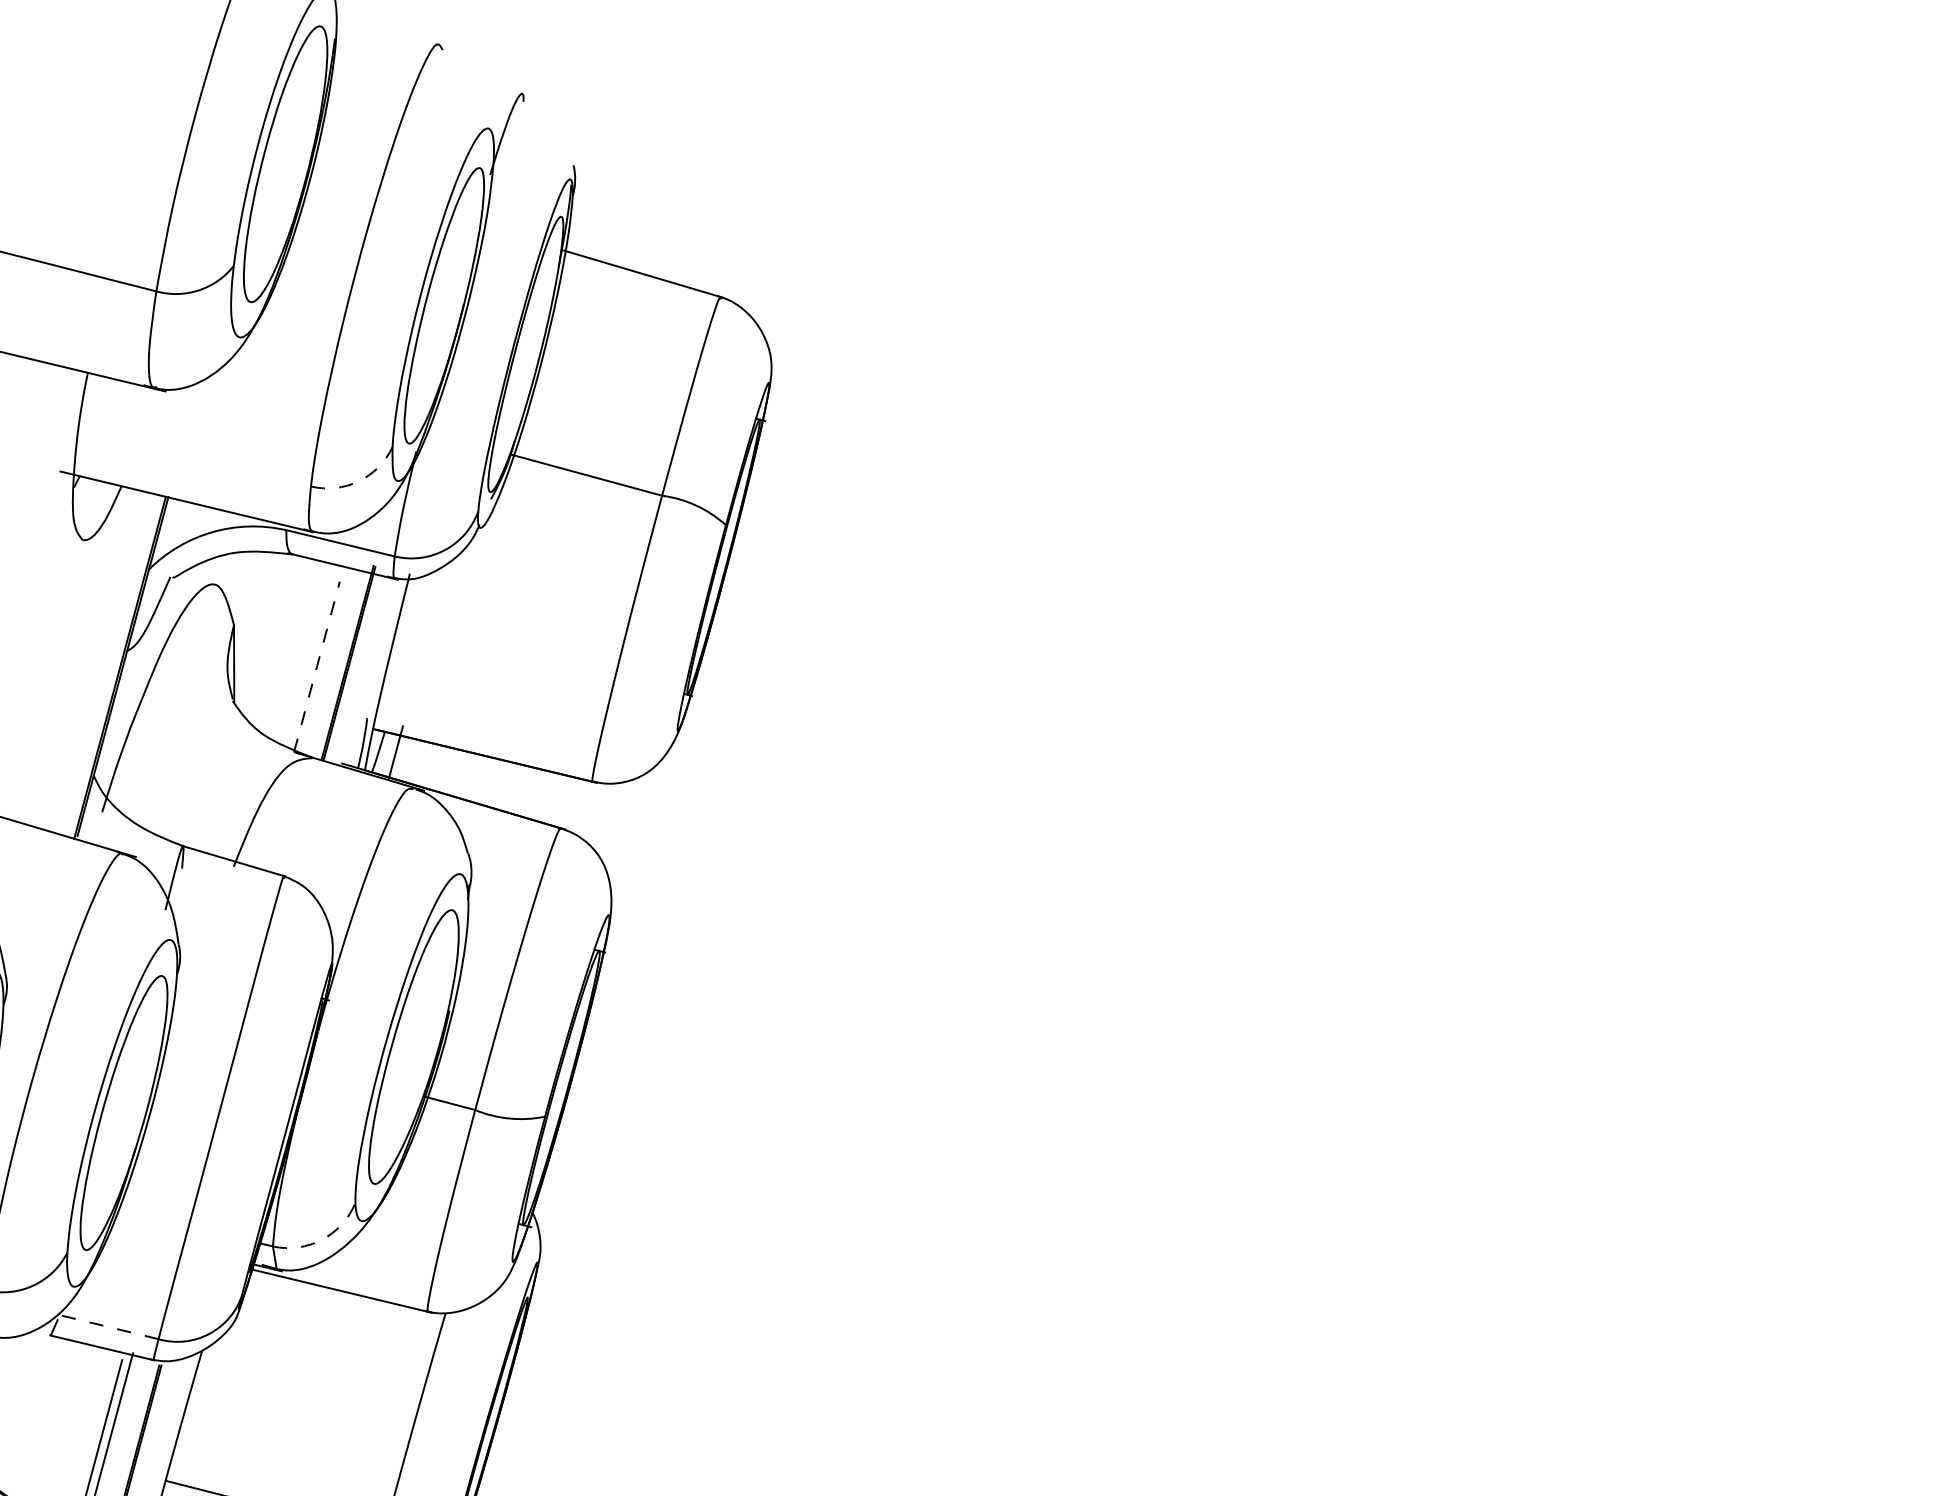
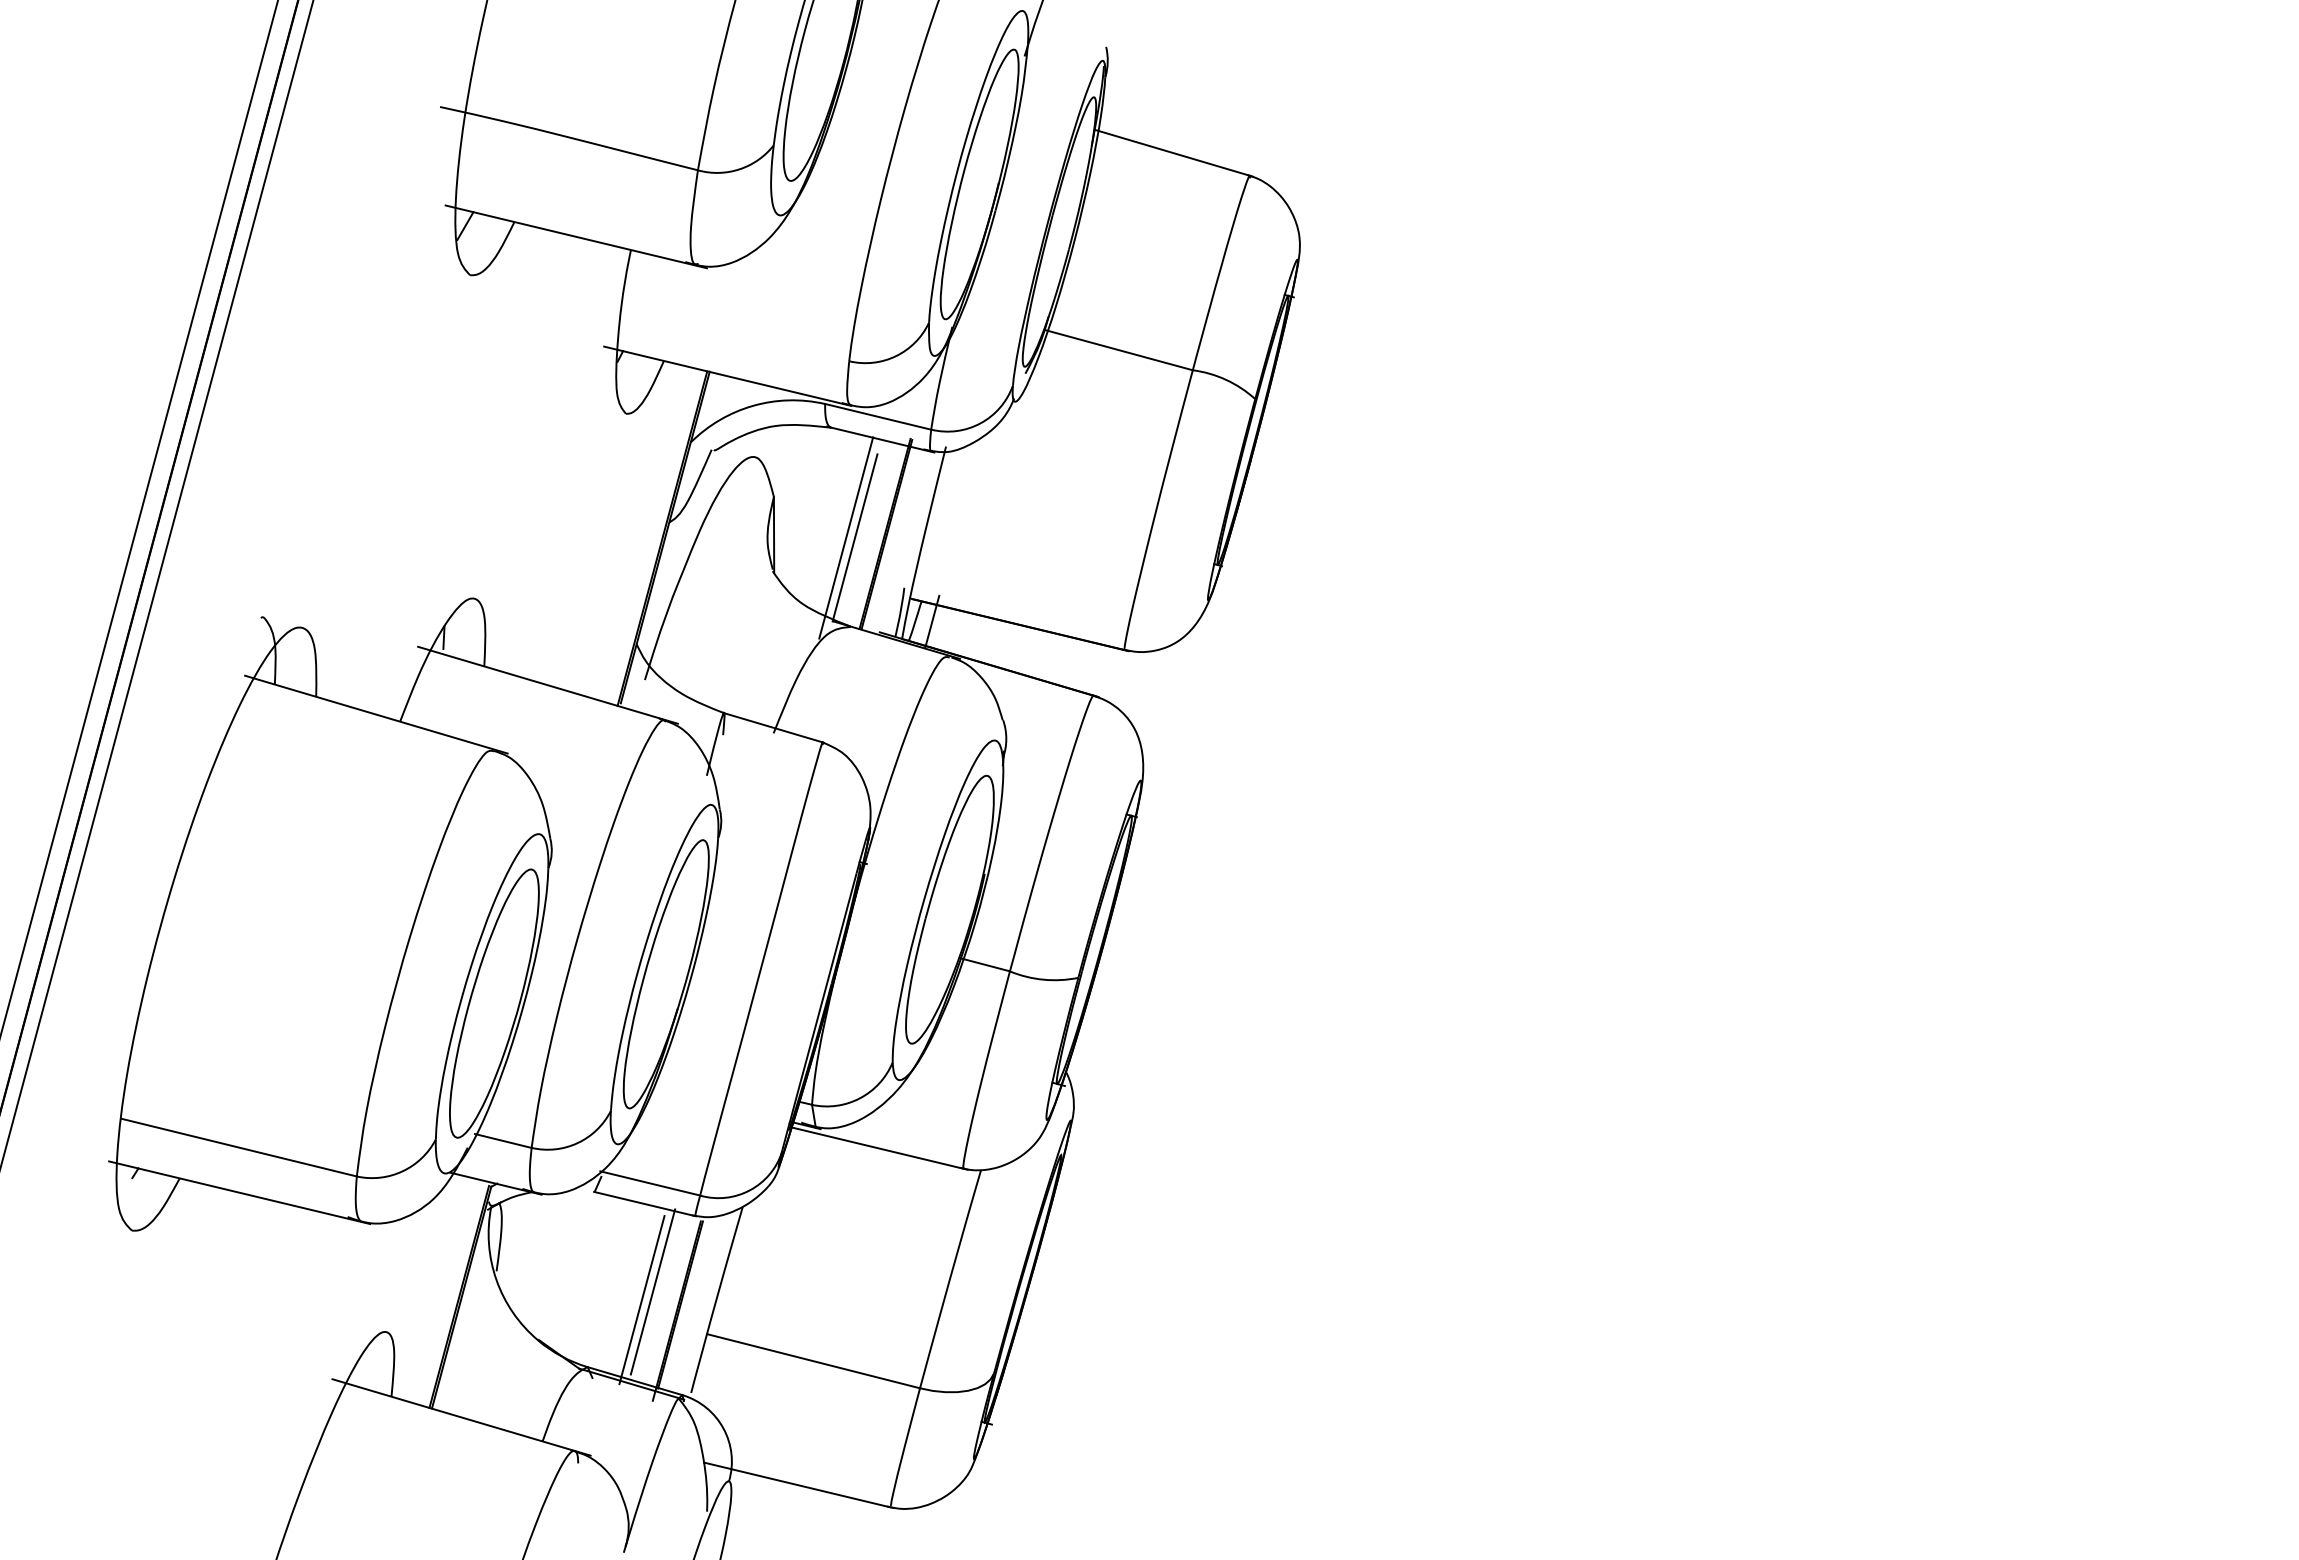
arc: (359, 481) -> (896, 356), dashed -> solid
line: (308, 666) -> (846, 537), added
line: (317, 666) -> (855, 537), dashed -> solid
arc: (322, 1239) -> (860, 1098), dashed -> solid
line: (106, 1326) -> (649, 1183), dashed -> solid

